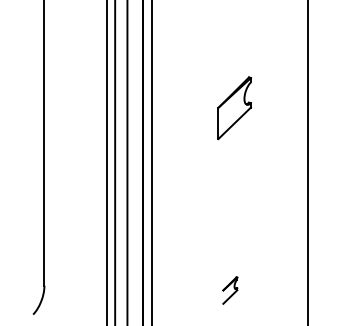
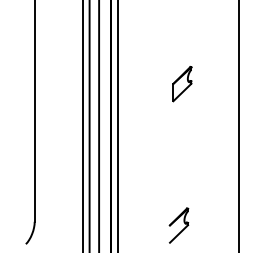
part: (234, 108) -> (182, 84), size x0.71
part: (229, 290) -> (178, 225), size x1.67

